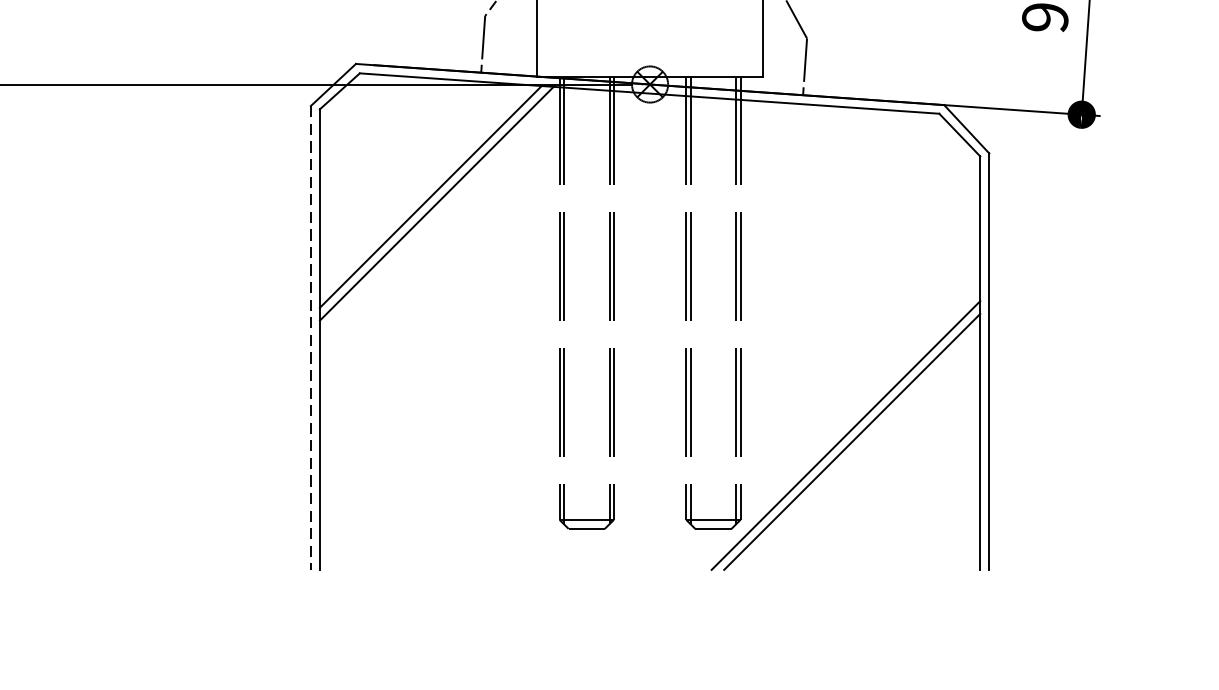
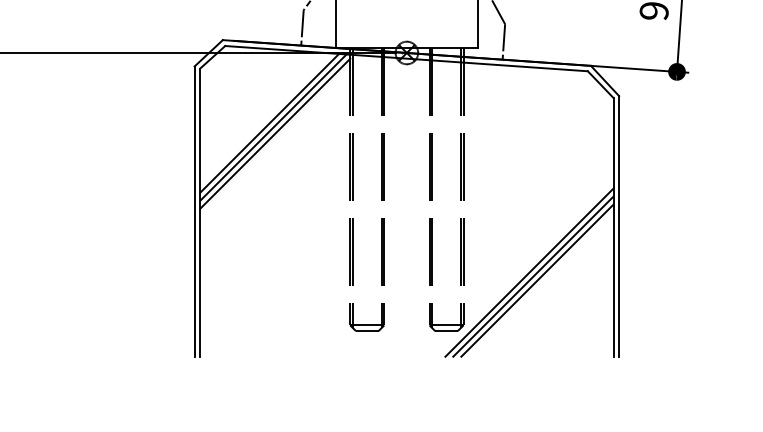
line: (440, 213) -> (275, 133), added
line: (310, 339) -> (194, 212), dashed -> solid
line: (858, 448) -> (537, 280), added

